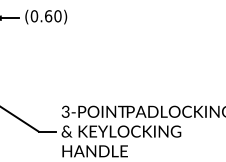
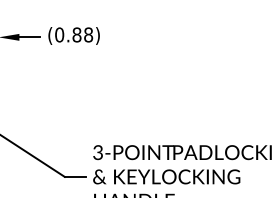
text: (53, 16) -> (83, 35), (0.60) -> (0.88)

